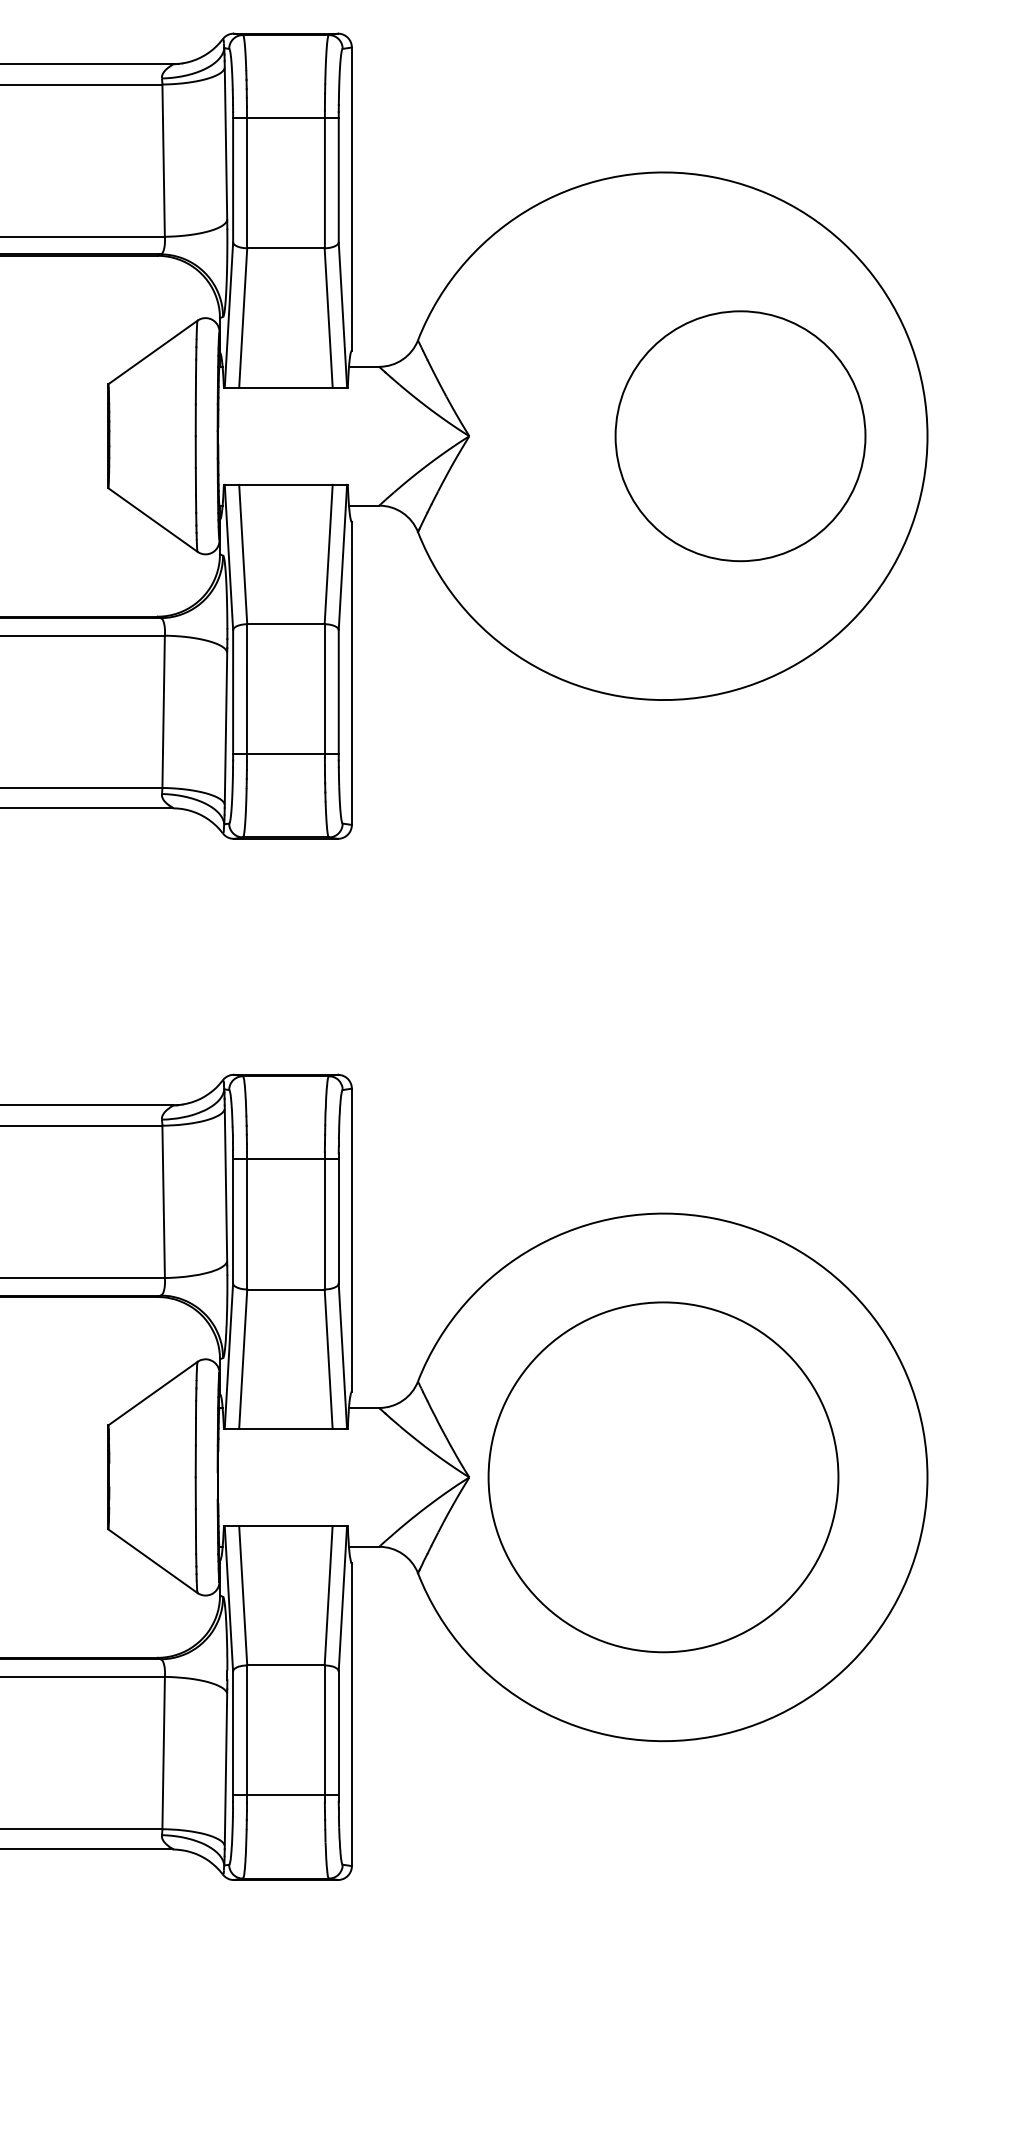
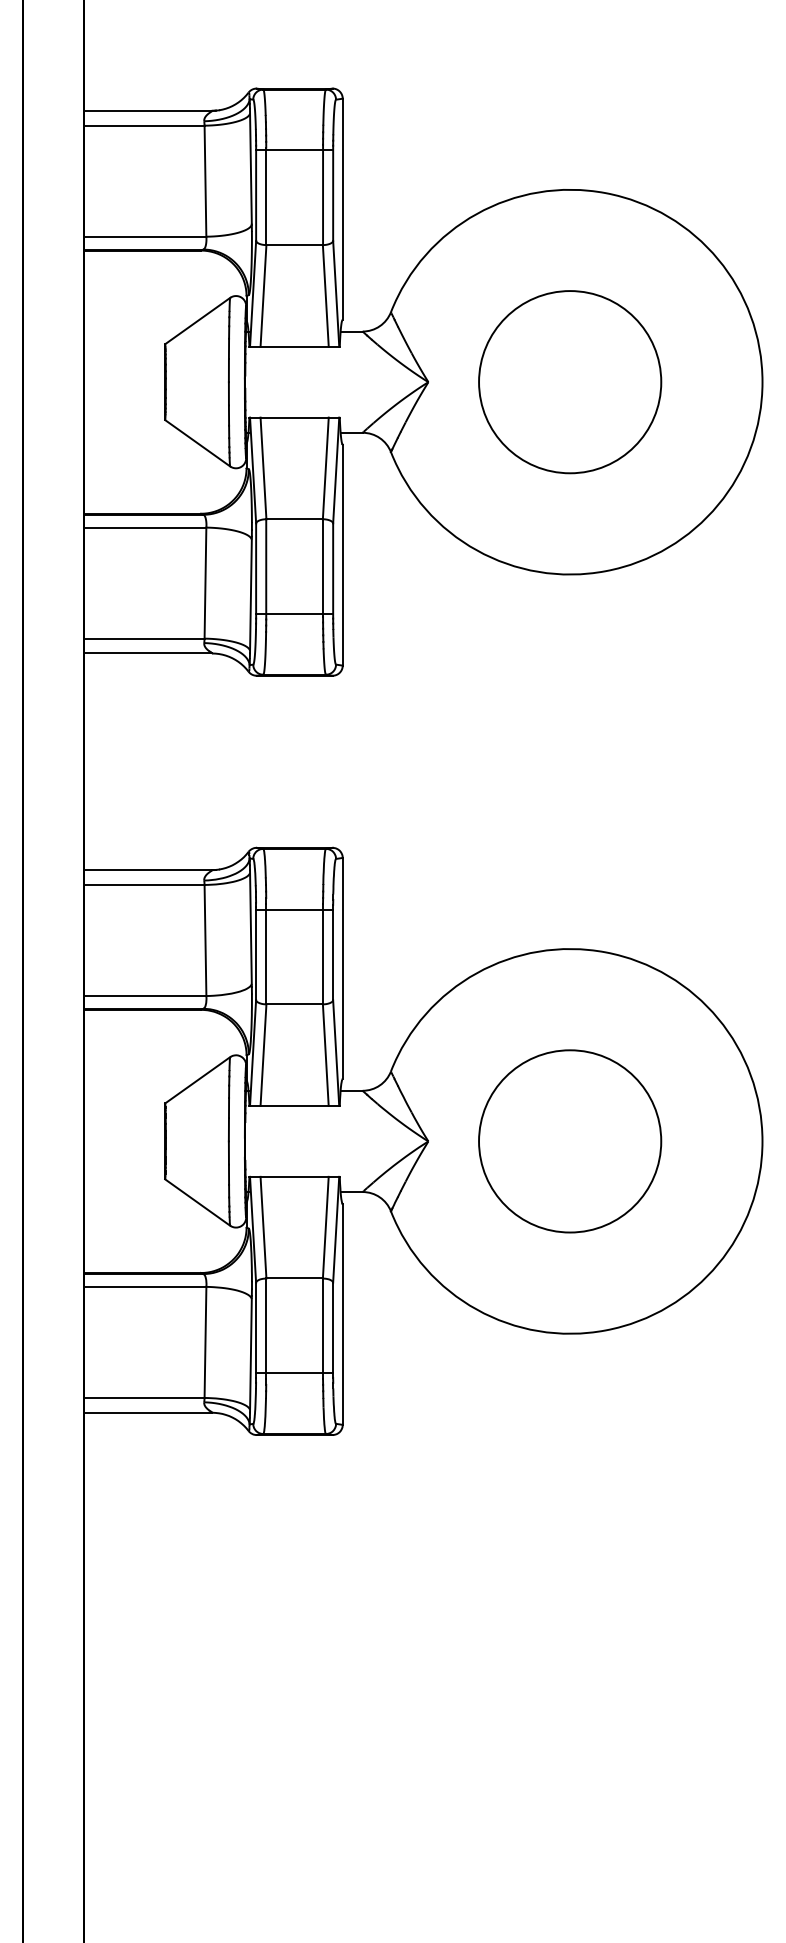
circle: (741, 436) -> (570, 382), moved
circle: (664, 1477) -> (570, 1141), size x0.71

